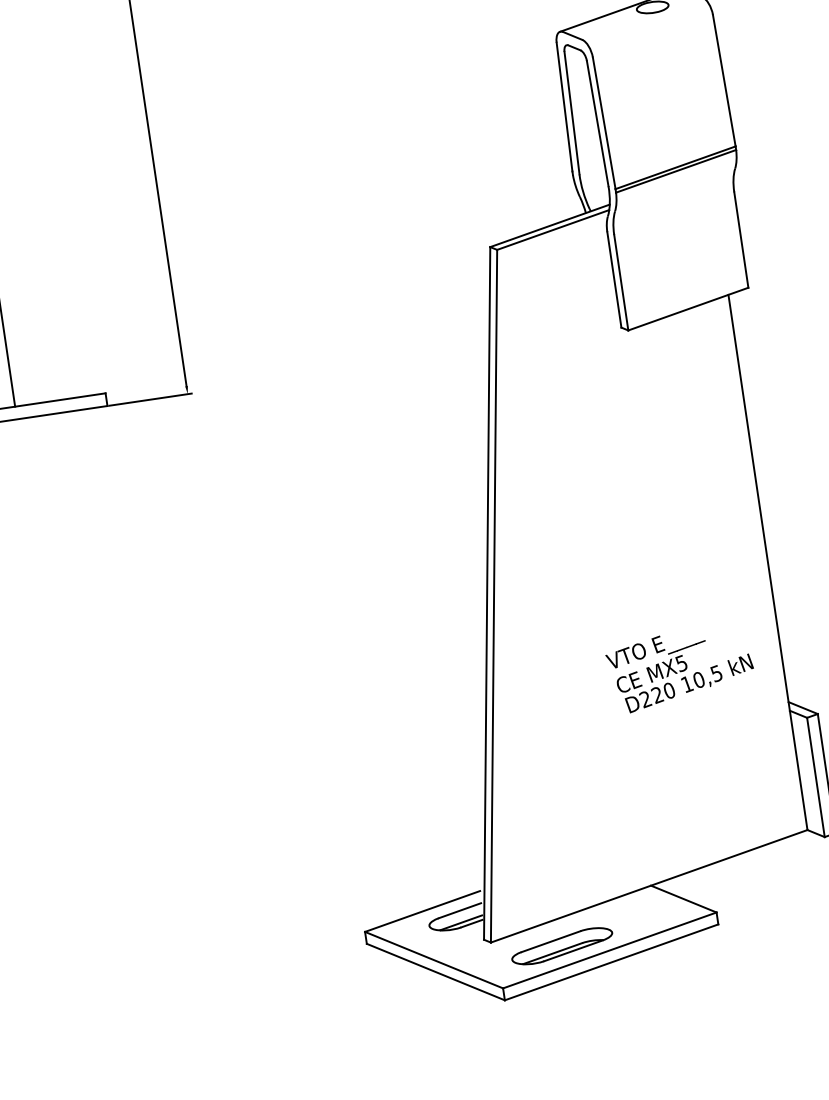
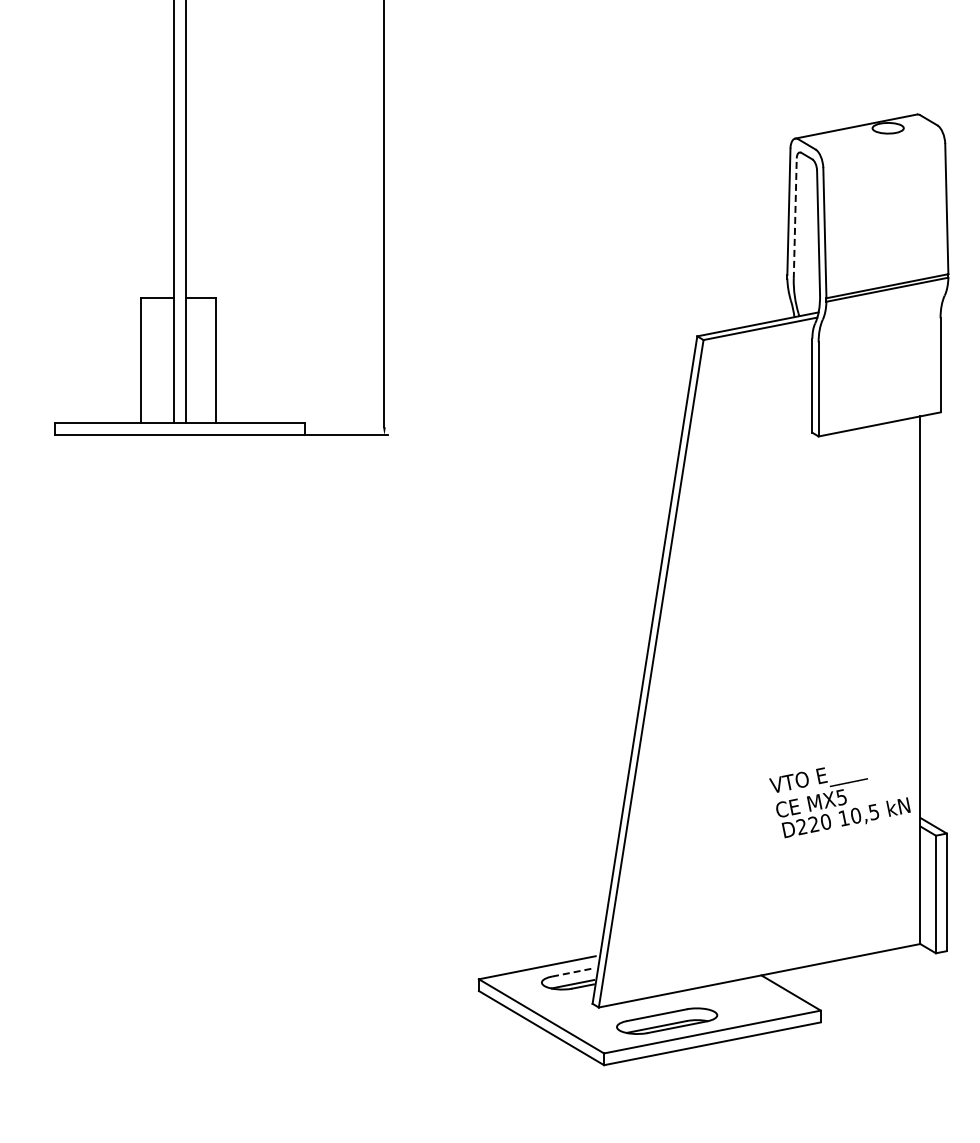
line: (572, 112) -> (795, 218), solid -> dashed
text: (680, 668) -> (839, 802), moved
line: (459, 910) -> (573, 972), solid -> dashed

